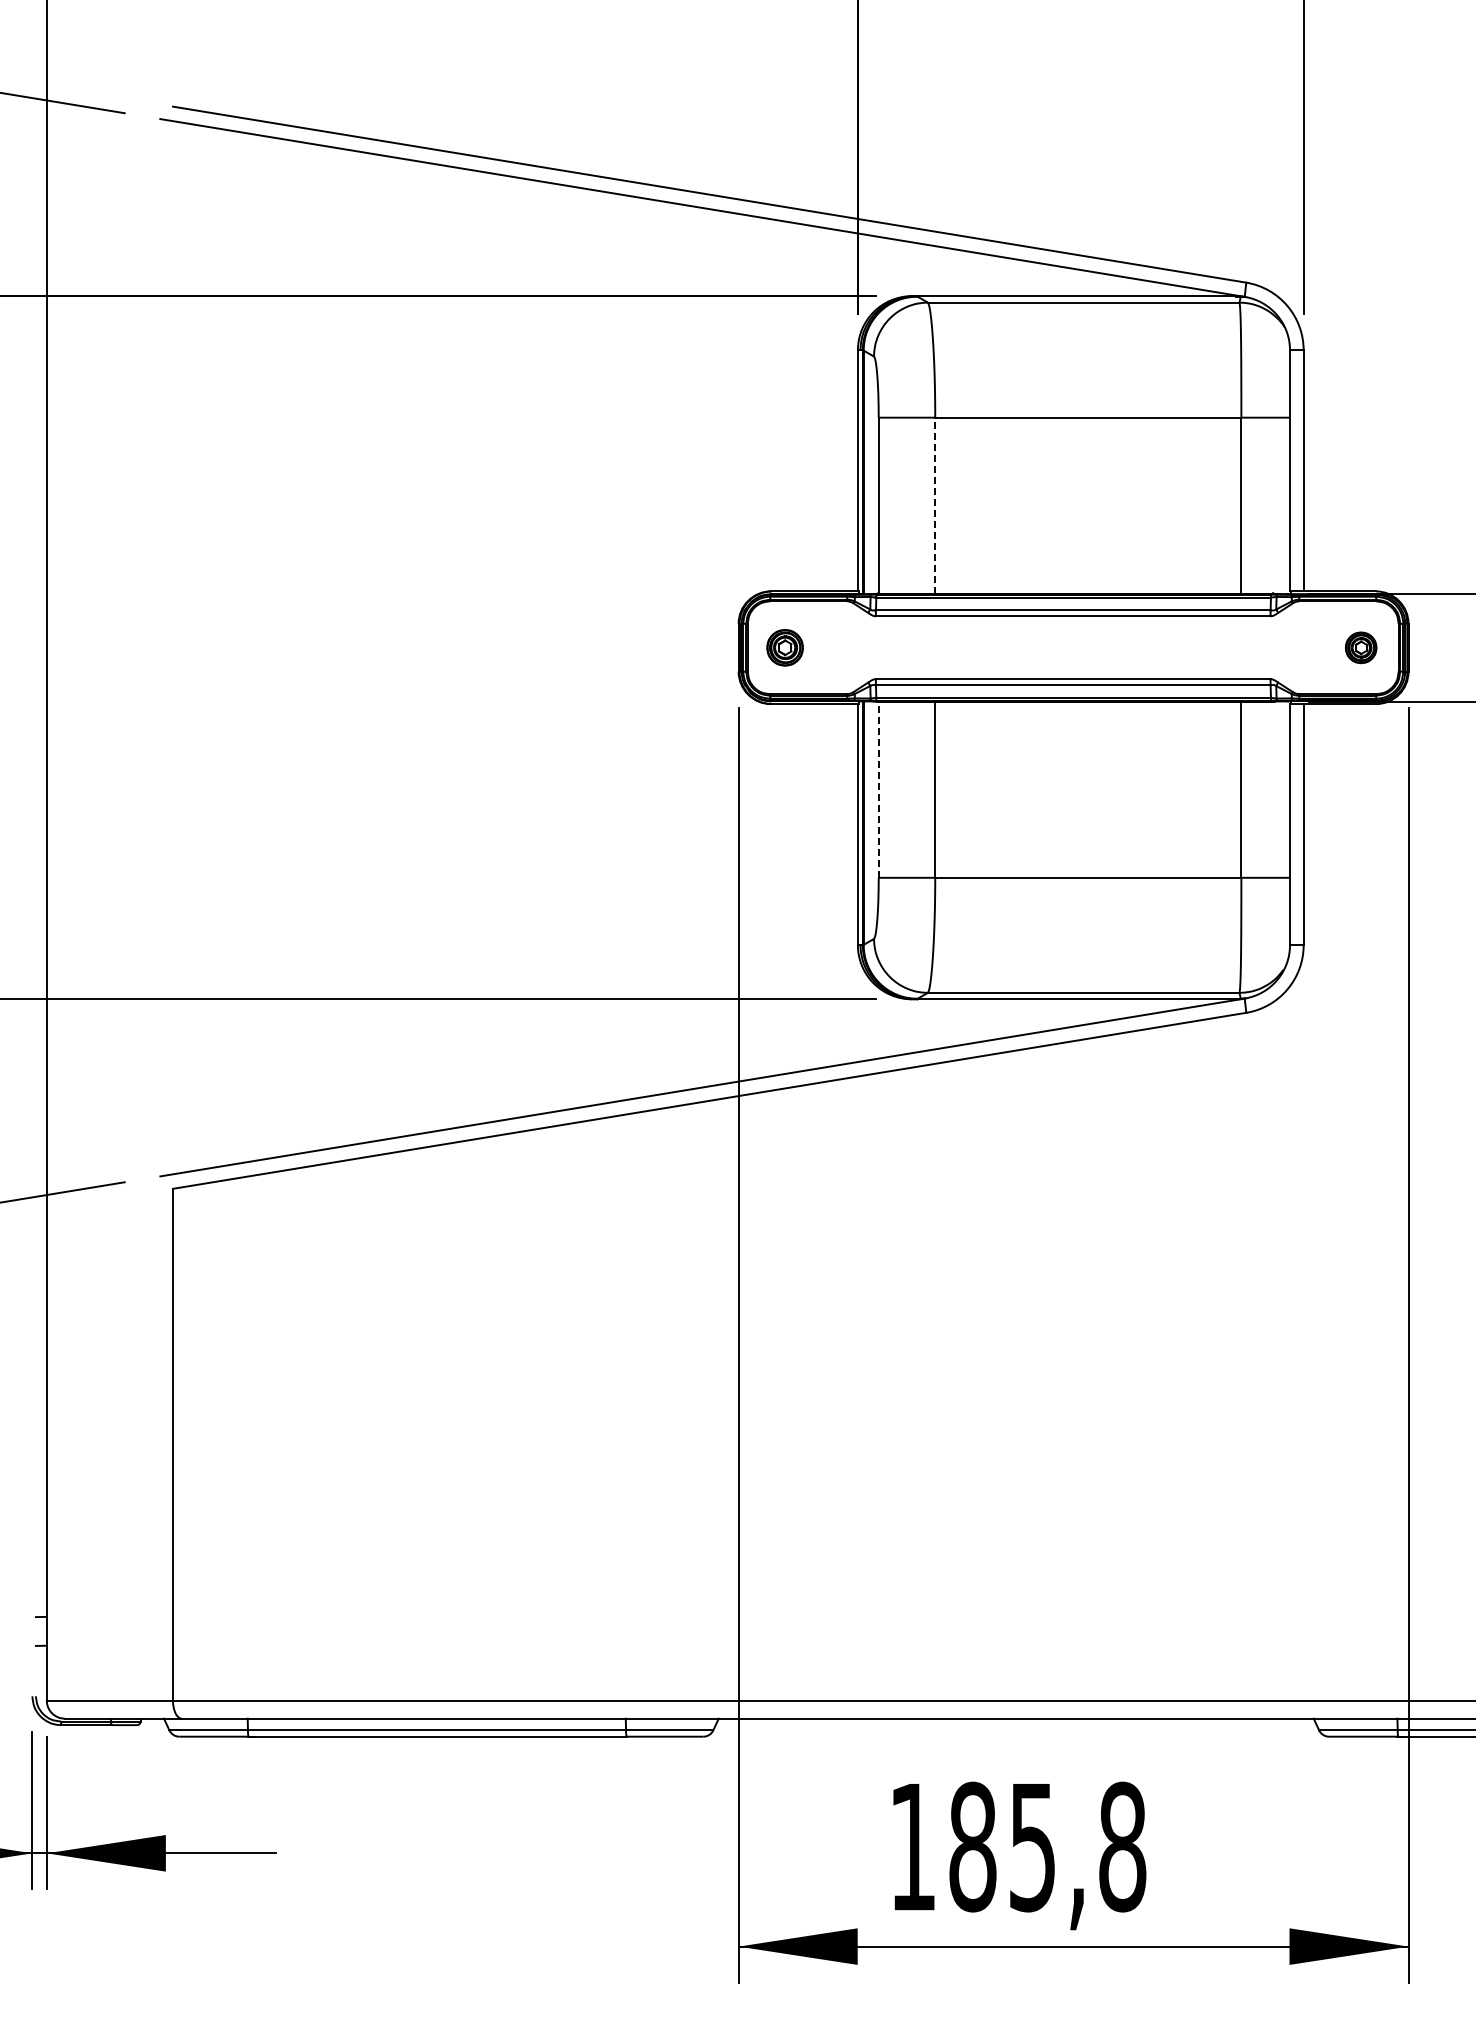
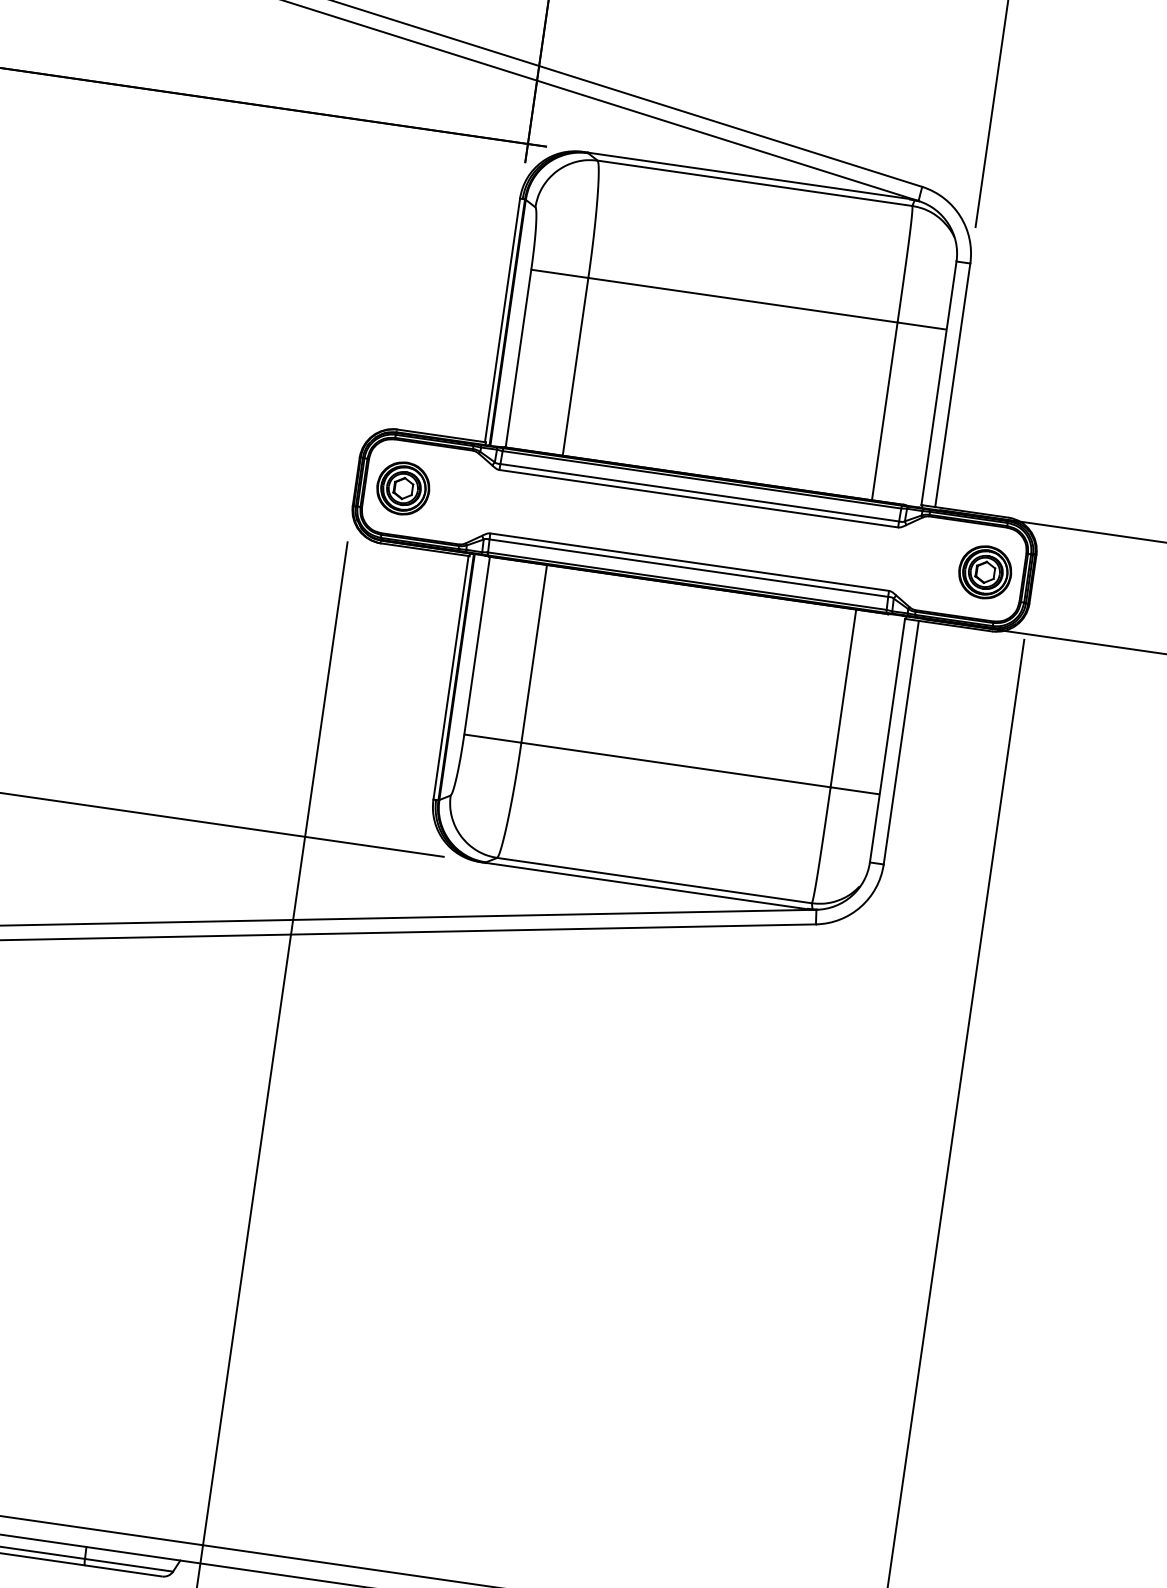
line: (935, 505) -> (575, 366), dashed -> solid
part: (784, 647) -> (402, 488), size x1.43
part: (1360, 647) -> (984, 572), size x1.67
line: (878, 789) -> (476, 645), dashed -> solid

